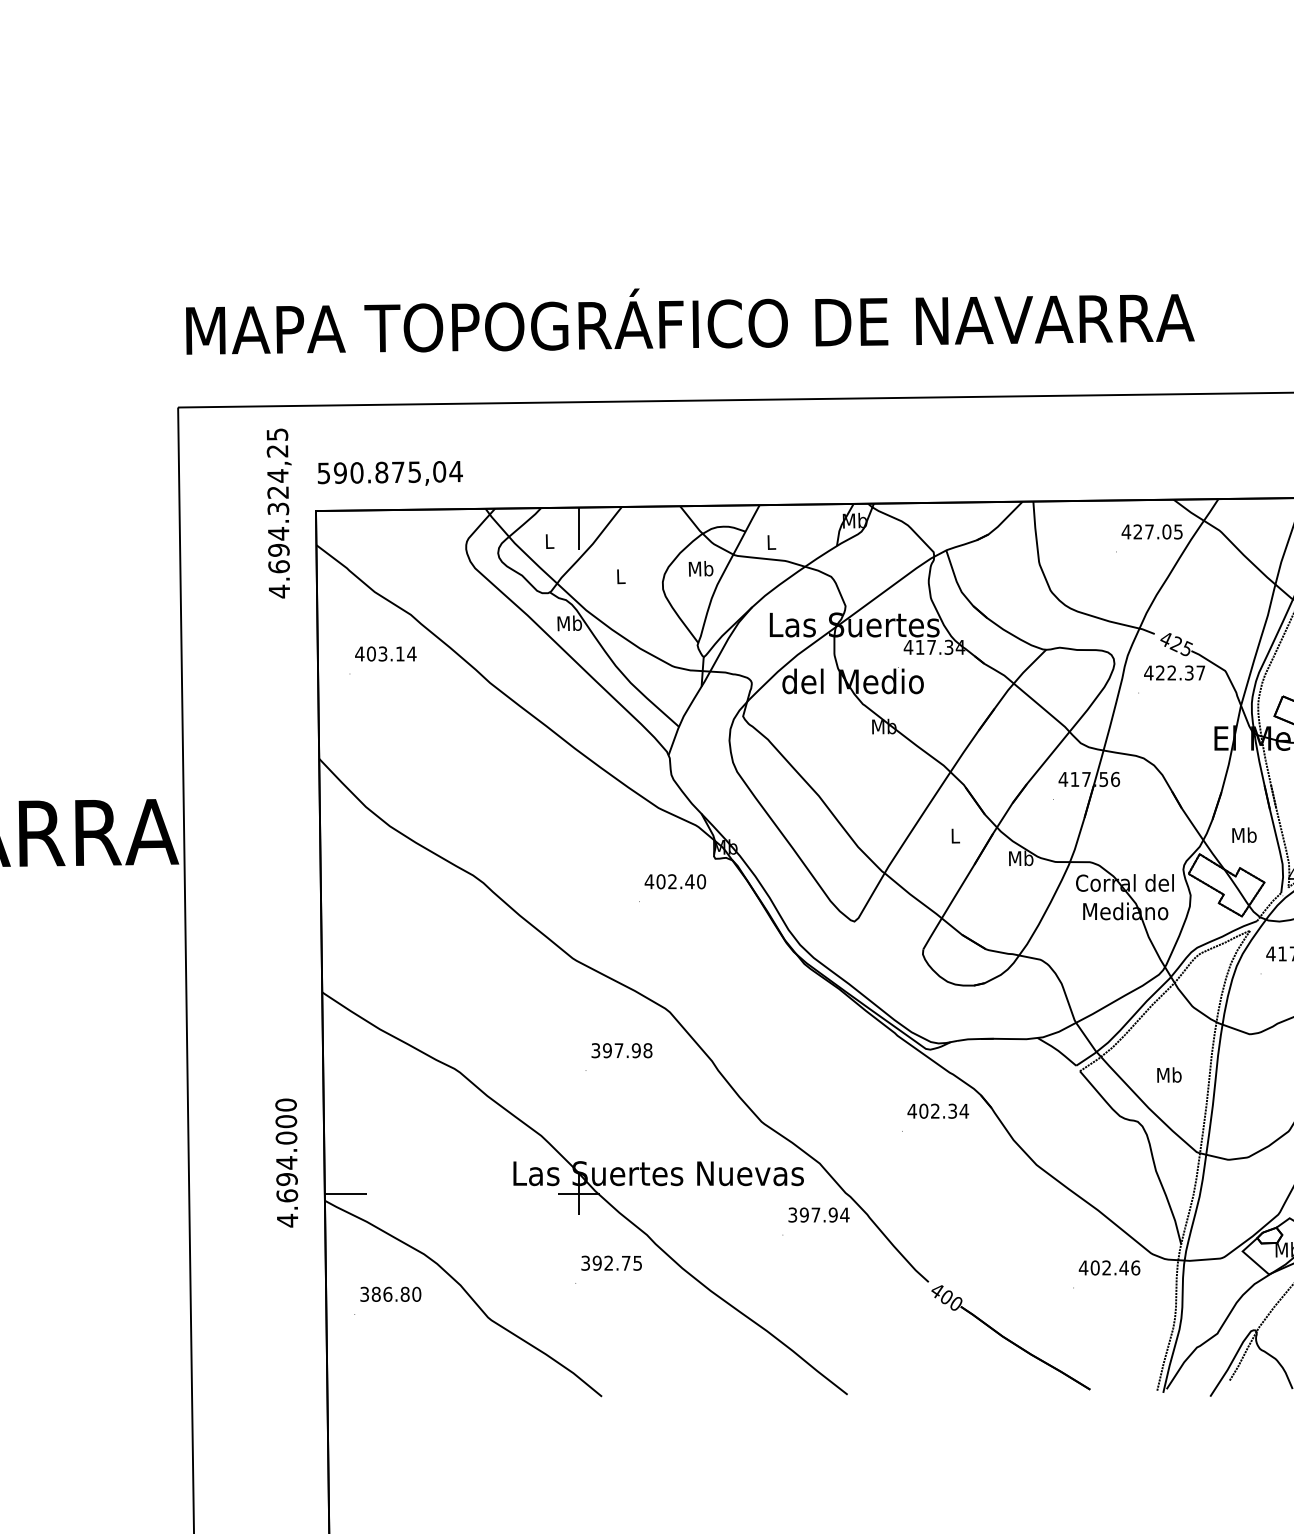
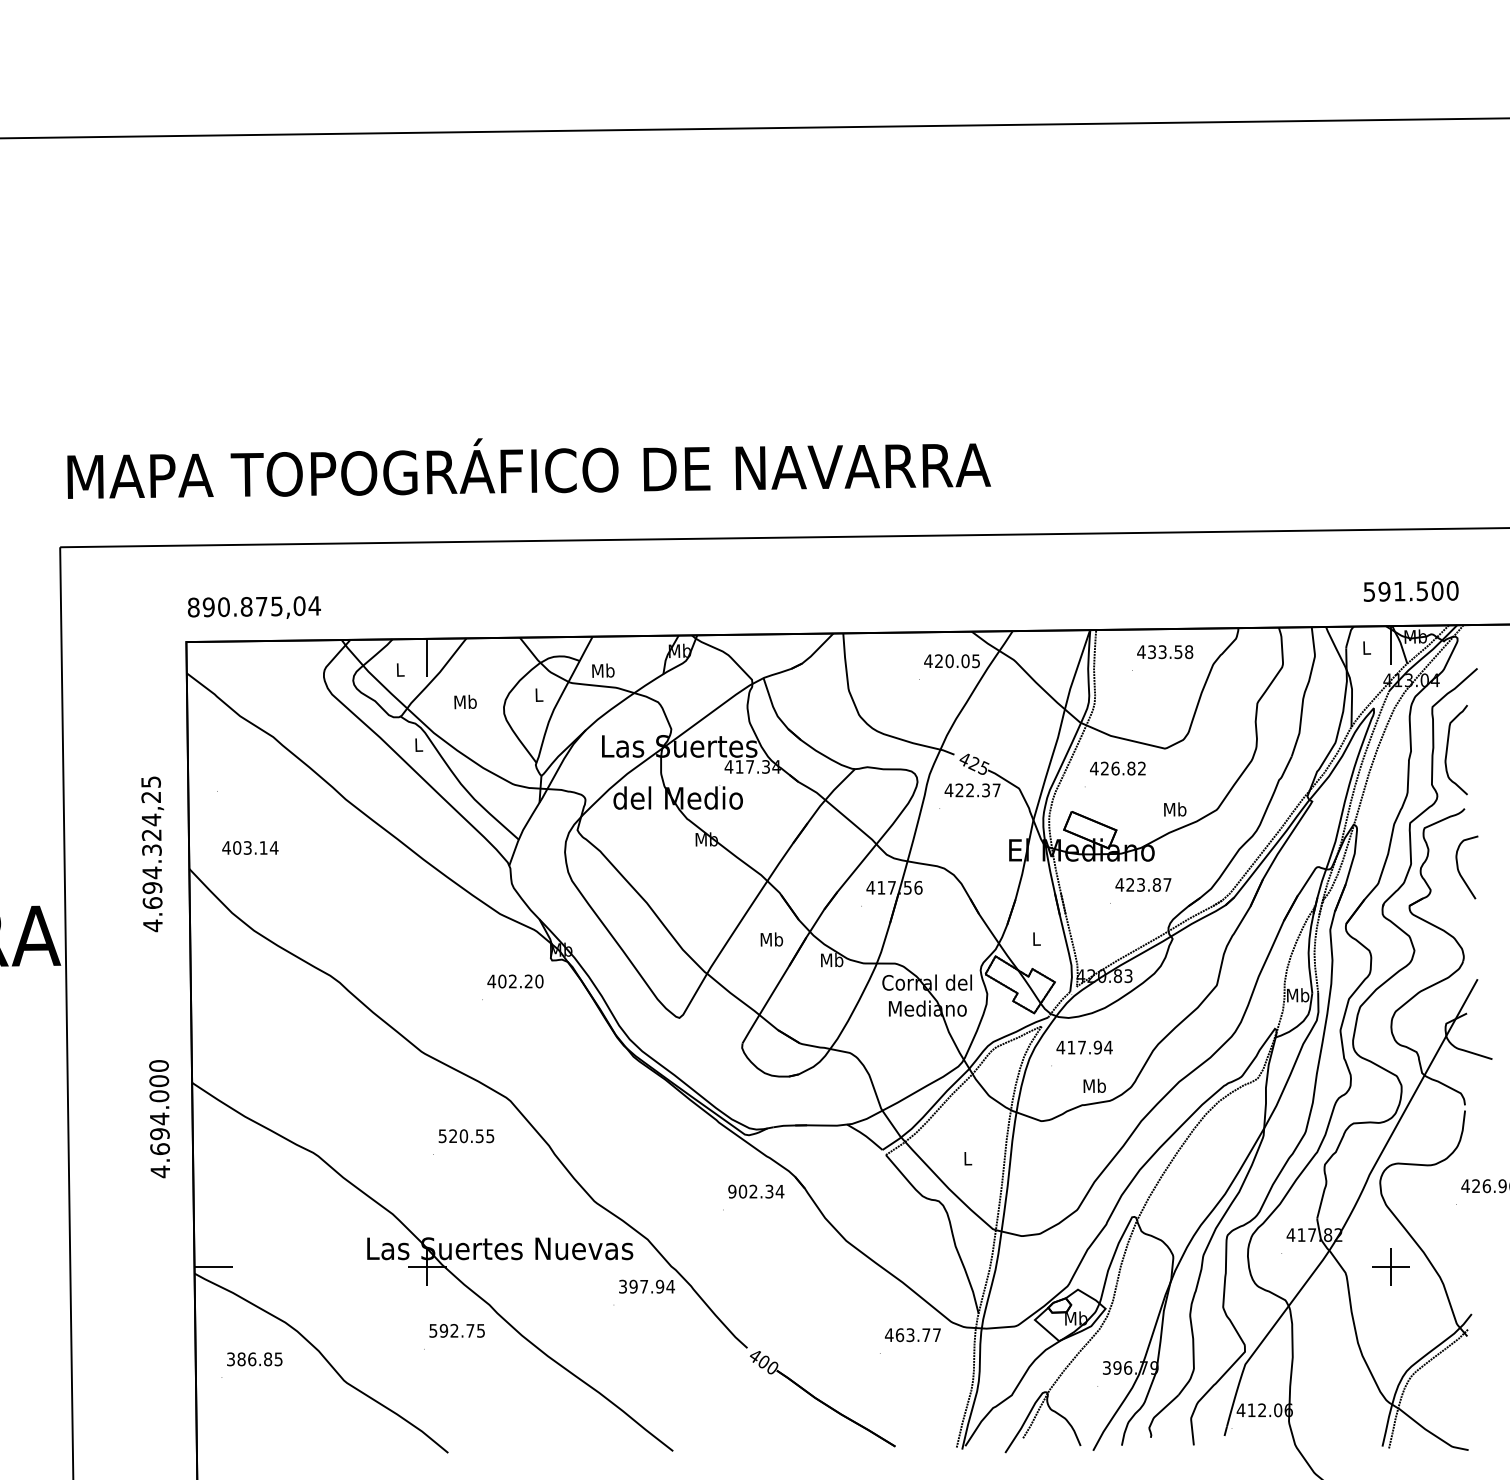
text: (323, 473) -> (193, 607), 590.875,04 -> 890.875,04
text: (278, 513) -> (152, 854), moved
text: (1149, 532) -> (949, 661), 427.05 -> 420.05
text: (771, 542) -> (603, 670), L -> Mb
text: (700, 568) -> (538, 694), Mb -> L
text: (620, 575) -> (465, 701), L -> Mb
text: (569, 622) -> (418, 744), Mb -> L
text: (385, 653) -> (250, 847), moved
text: (1244, 834) -> (1036, 938), Mb -> L
text: (954, 835) -> (771, 939), L -> Mb
text: (689, 881) -> (528, 981), 402.40 -> 402.20
text: (621, 1051) -> (466, 1136), 397.98 -> 520.55
text: (1169, 1075) -> (967, 1158), Mb -> L
text: (912, 1111) -> (732, 1191), 402.34 -> 902.34
text: (286, 1163) -> (159, 1119), moved
text: (585, 1262) -> (433, 1330), 392.75 -> 592.75
text: (1115, 1268) -> (918, 1335), 402.46 -> 463.77
text: (416, 1294) -> (278, 1359), 386.80 -> 386.85

